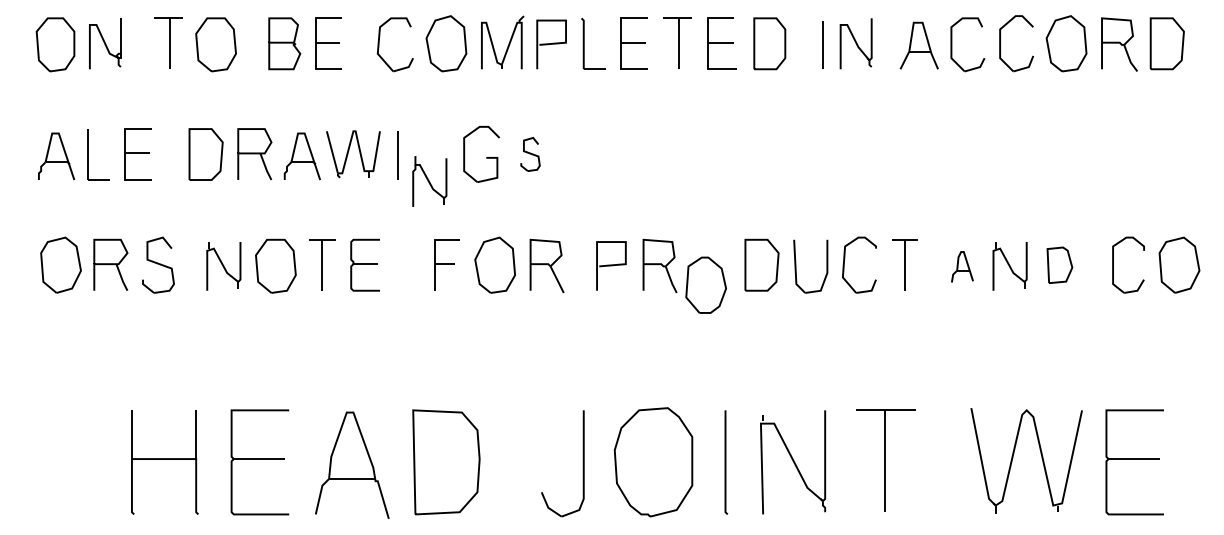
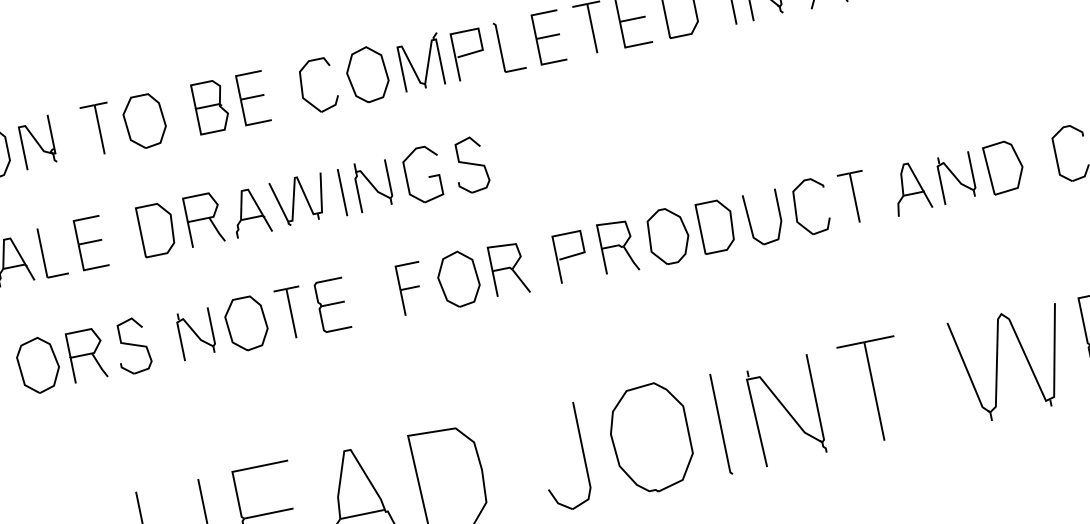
part: (530, 154) -> (470, 165), size x1.67
part: (429, 181) -> (373, 185), moved
part: (1059, 265) -> (1004, 167), size x1.43
part: (962, 266) -> (910, 187), size x1.67
part: (705, 284) -> (667, 235), moved

